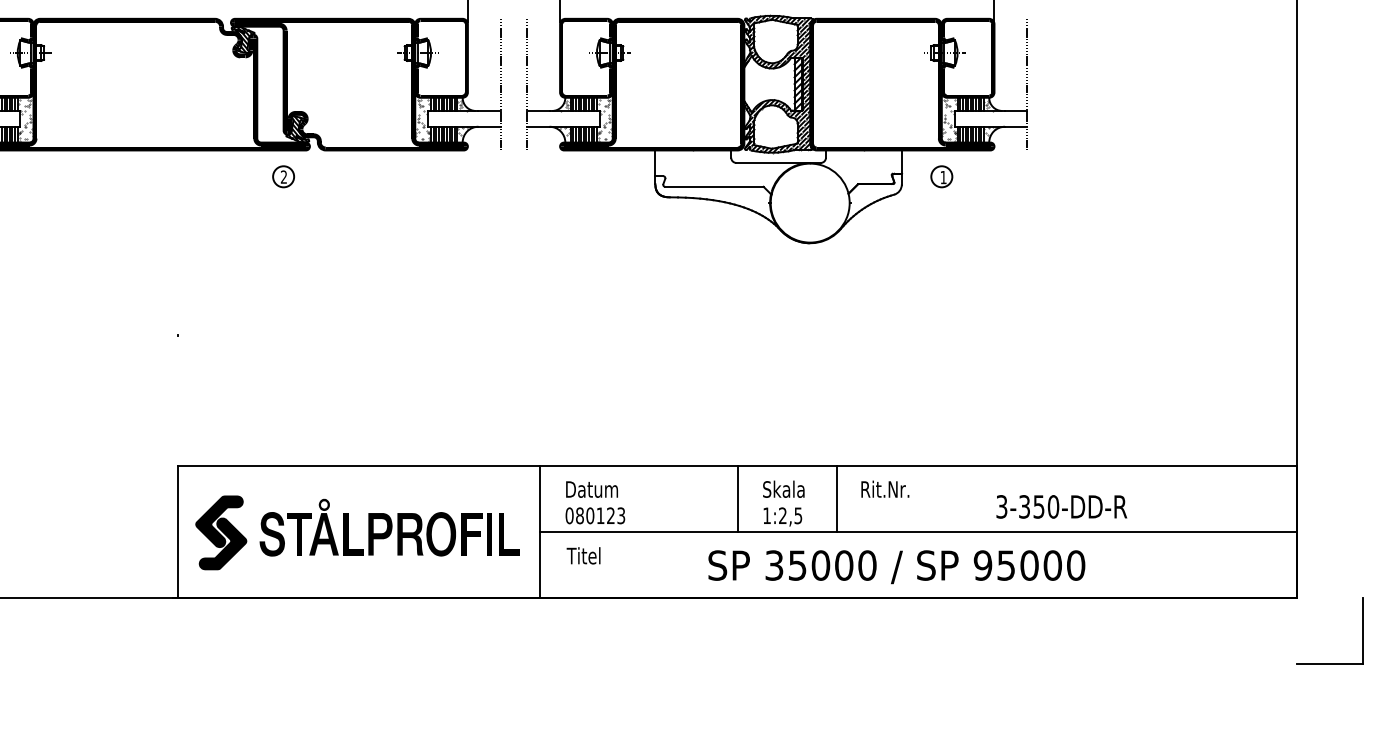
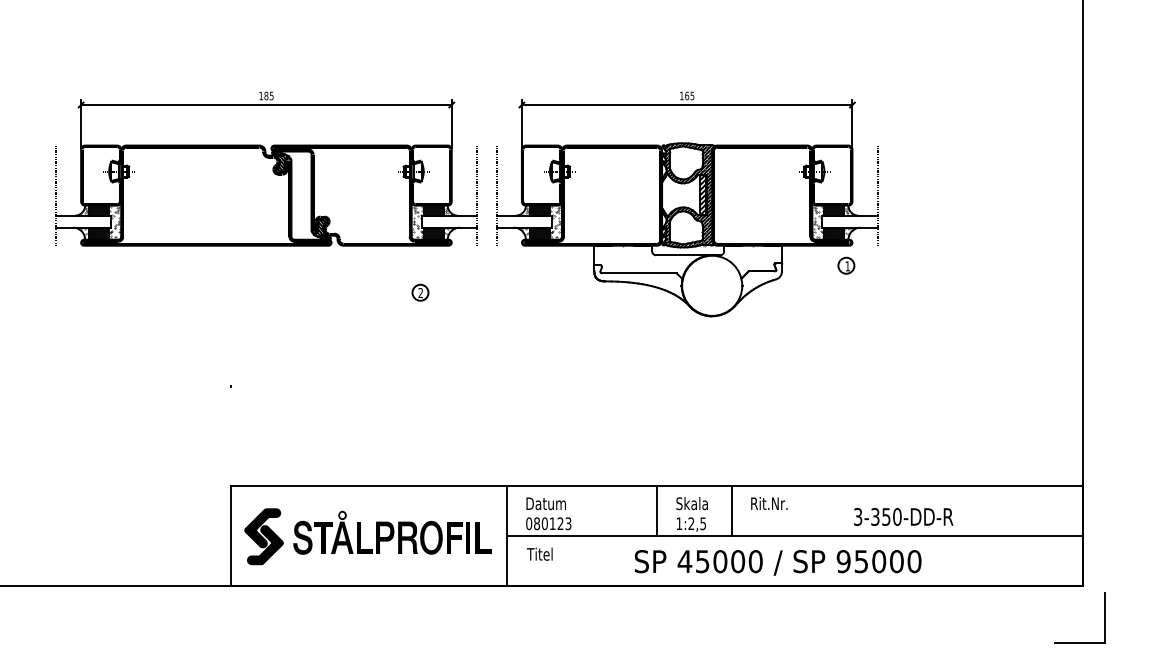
part: (283, 176) -> (420, 292), moved
part: (941, 176) -> (846, 265), moved
text: (773, 565) -> (684, 561), 35000 -> 45000
part: (1362, 629) -> (1104, 617), moved

